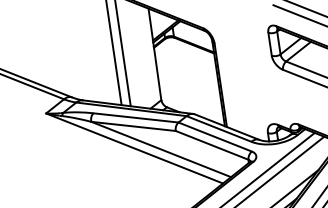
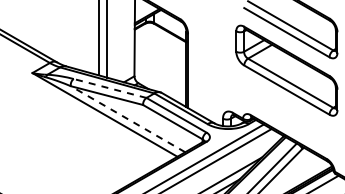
line: (136, 117) -> (110, 88), solid -> dashed
line: (160, 148) -> (127, 118), solid -> dashed

